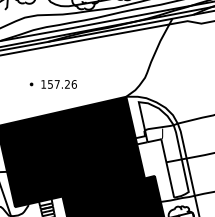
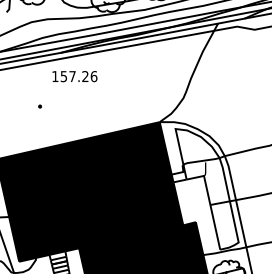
text: (58, 84) -> (74, 76), moved

